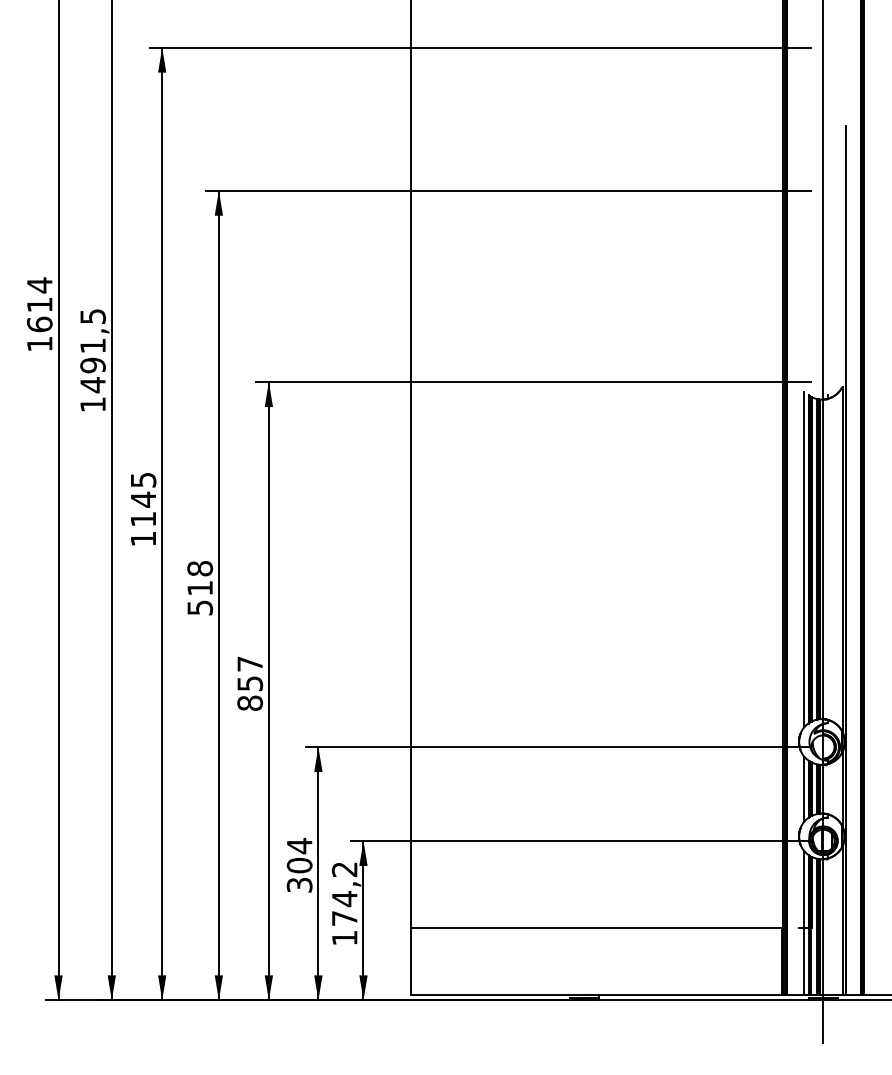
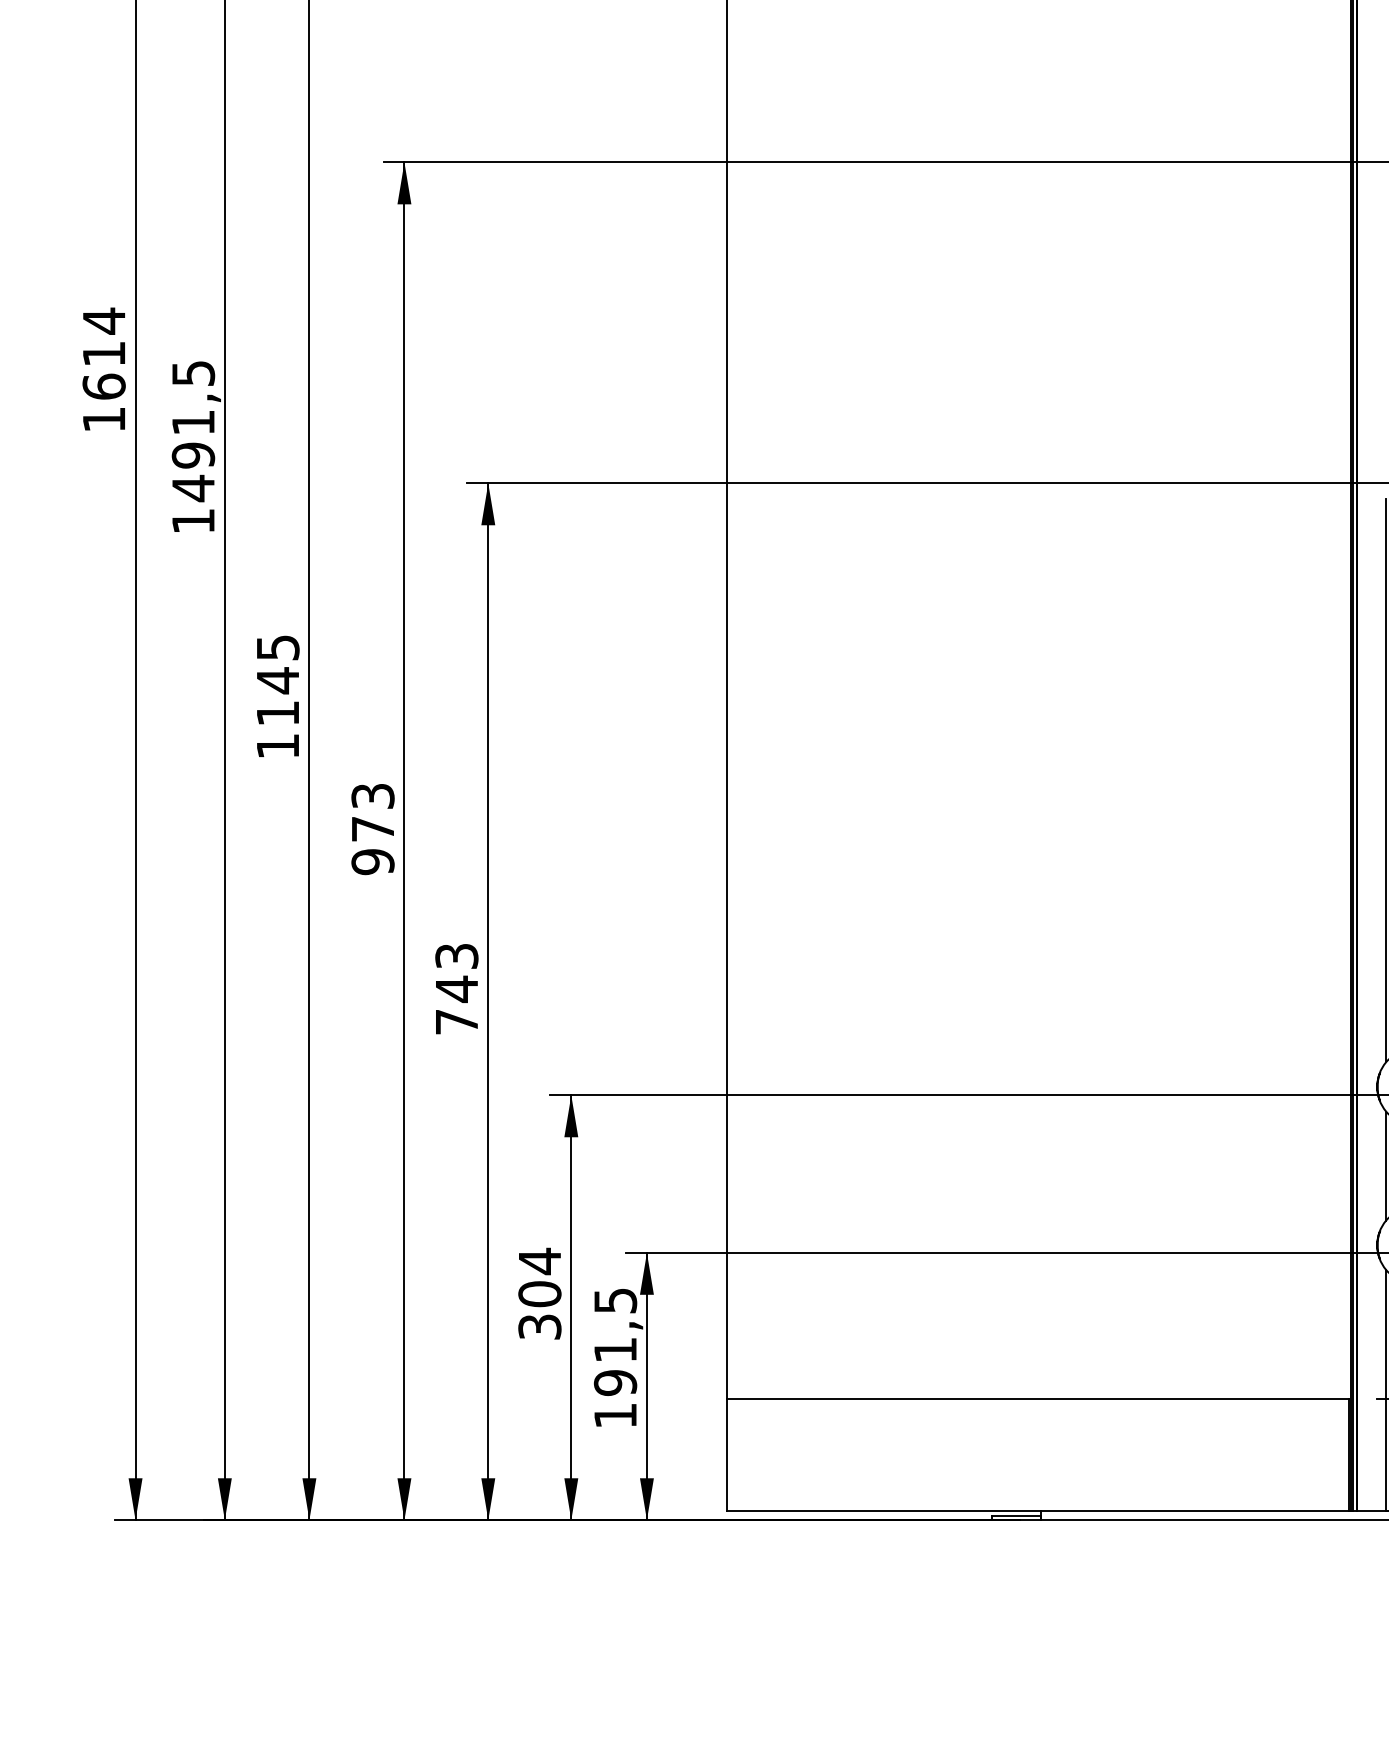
text: (200, 588) -> (373, 829), 518 -> 973
text: (250, 683) -> (457, 988), 857 -> 743
text: (344, 894) -> (615, 1342), 174,2 -> 191,5

